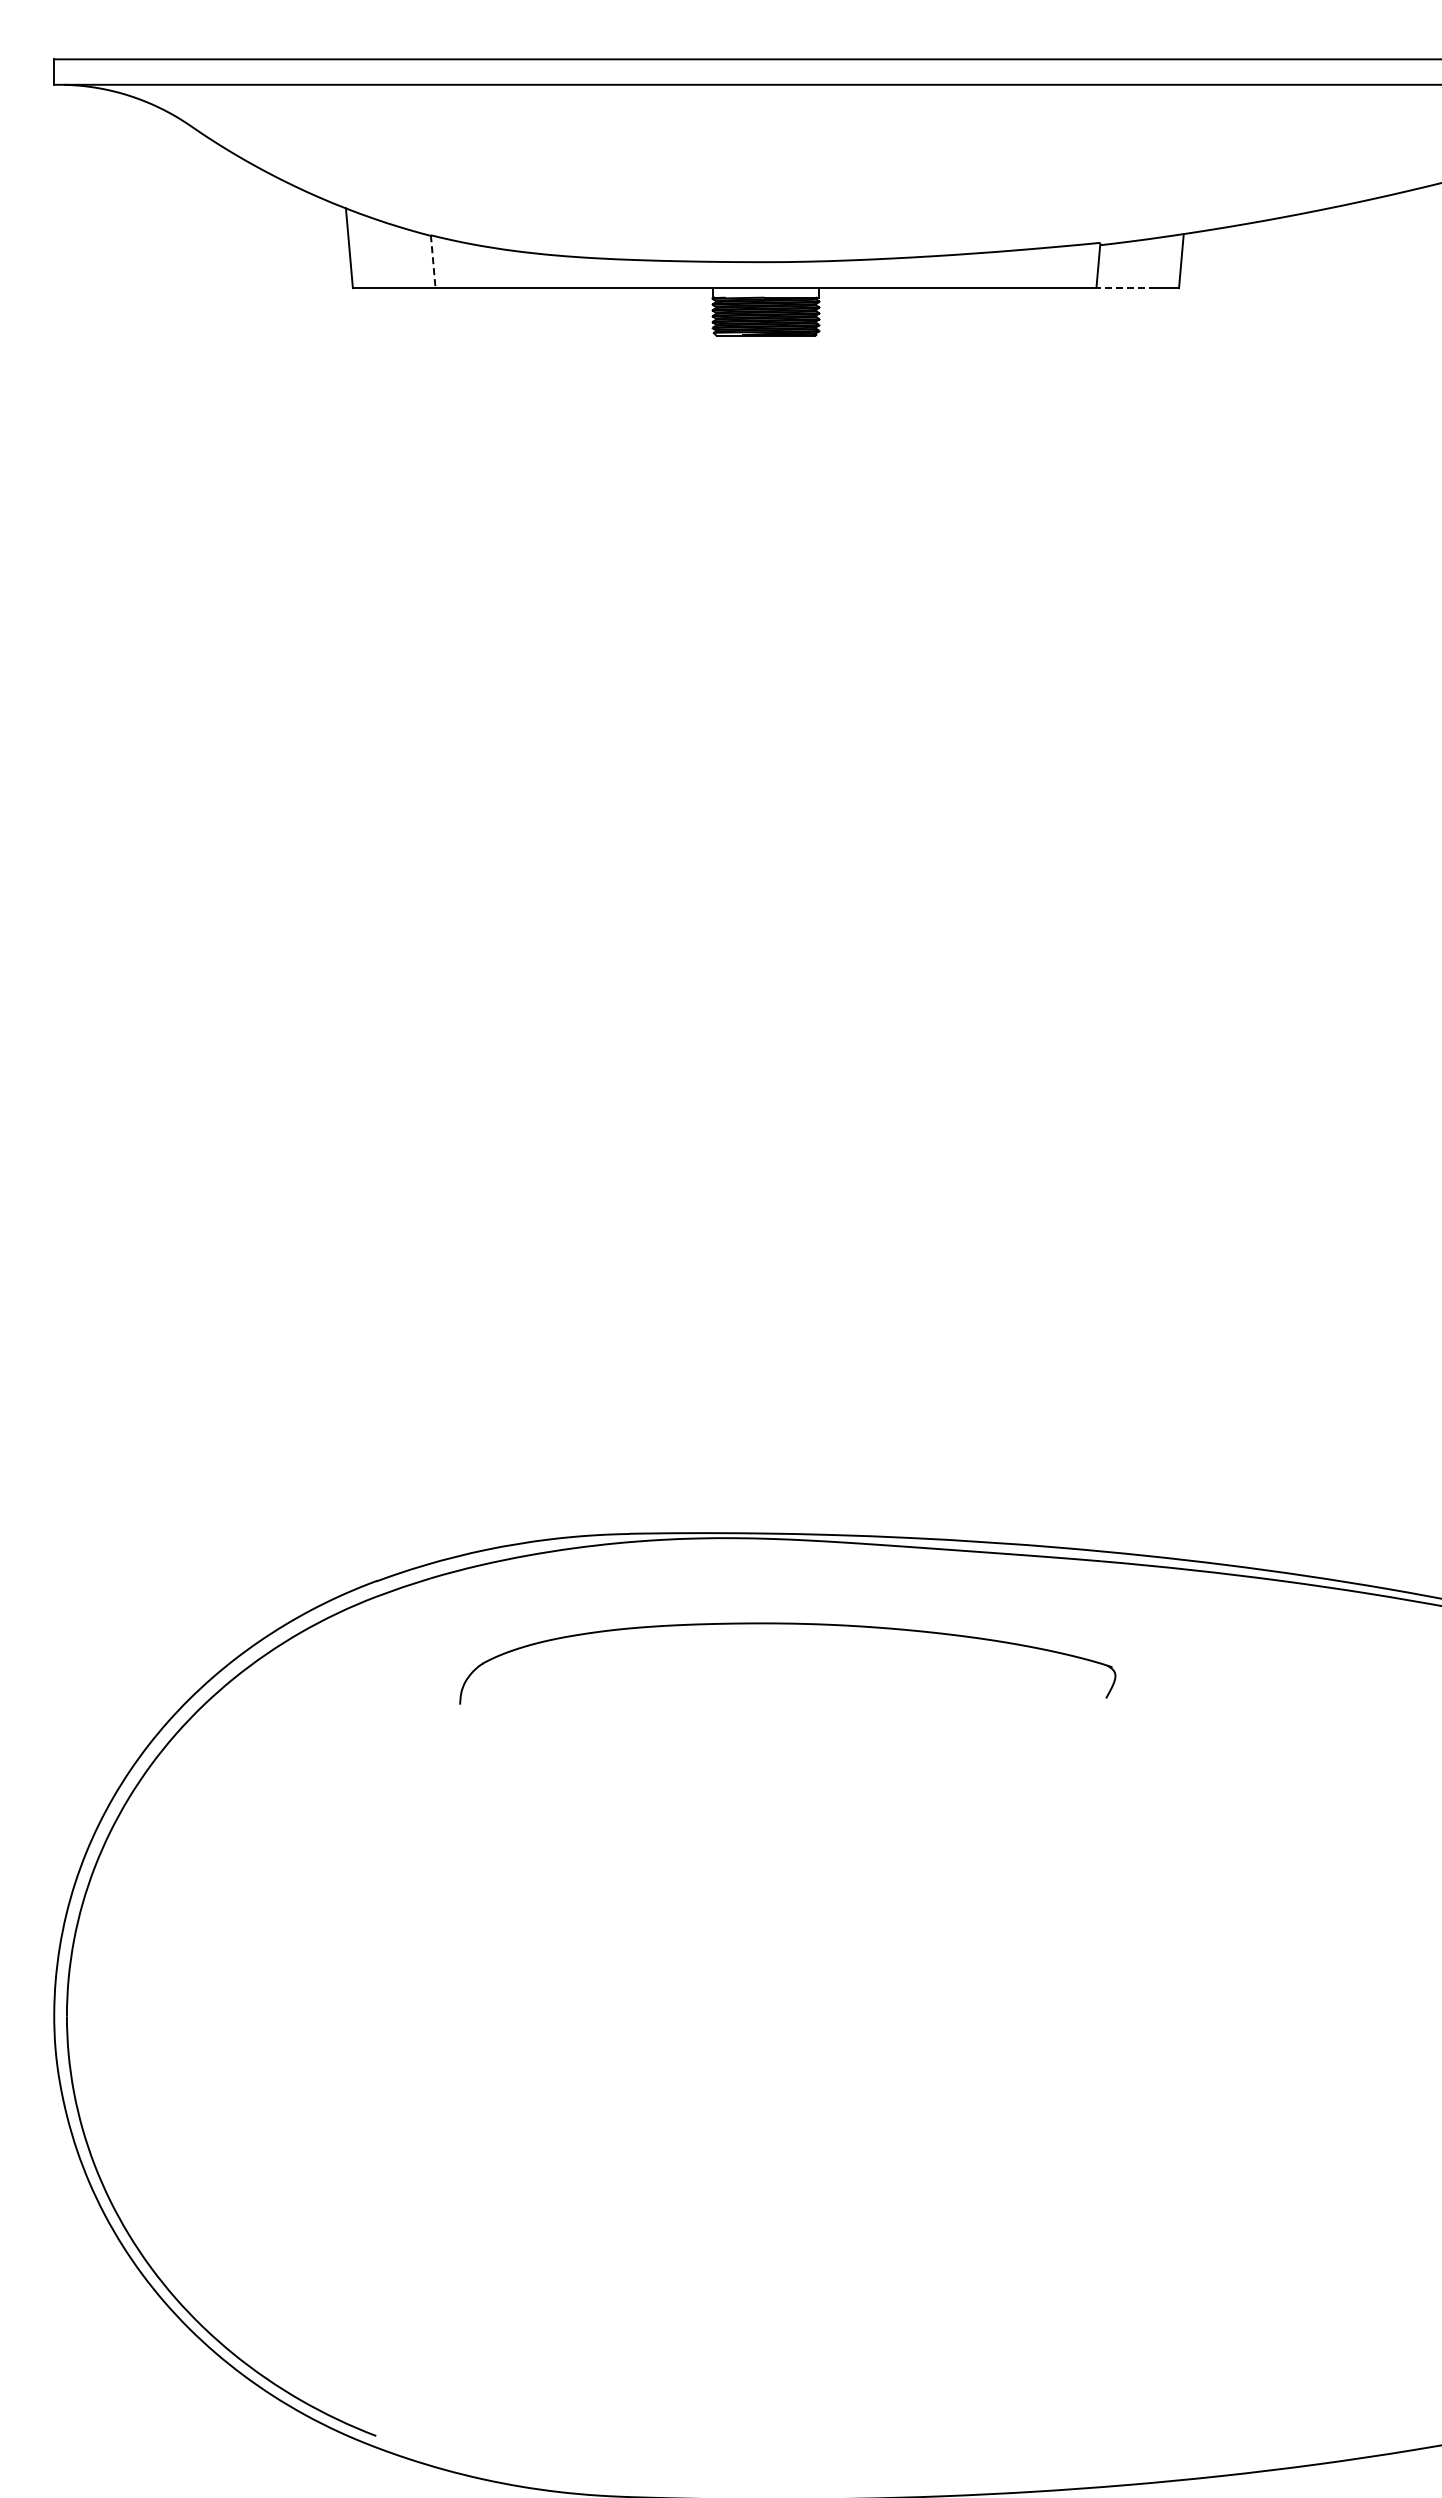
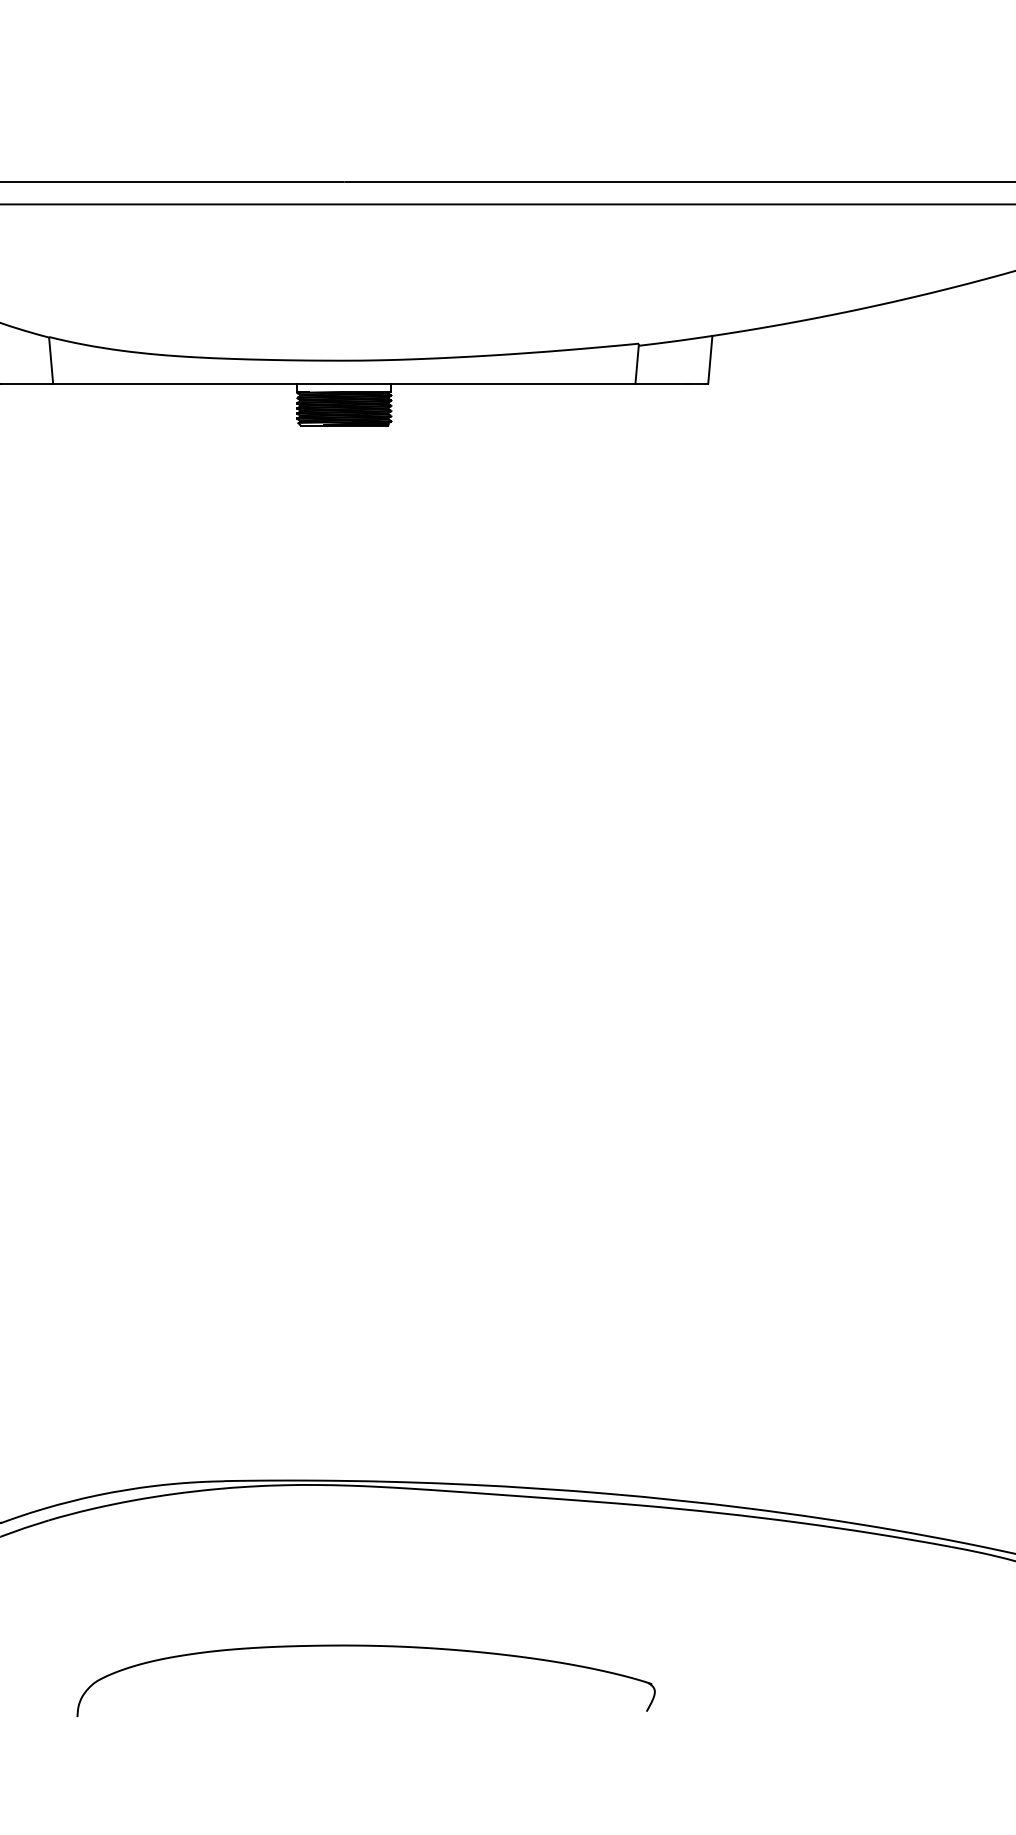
line: (433, 262) -> (51, 360), dashed -> solid
line: (1125, 288) -> (661, 383), dashed -> solid
part: (787, 1624) -> (365, 1646), moved

